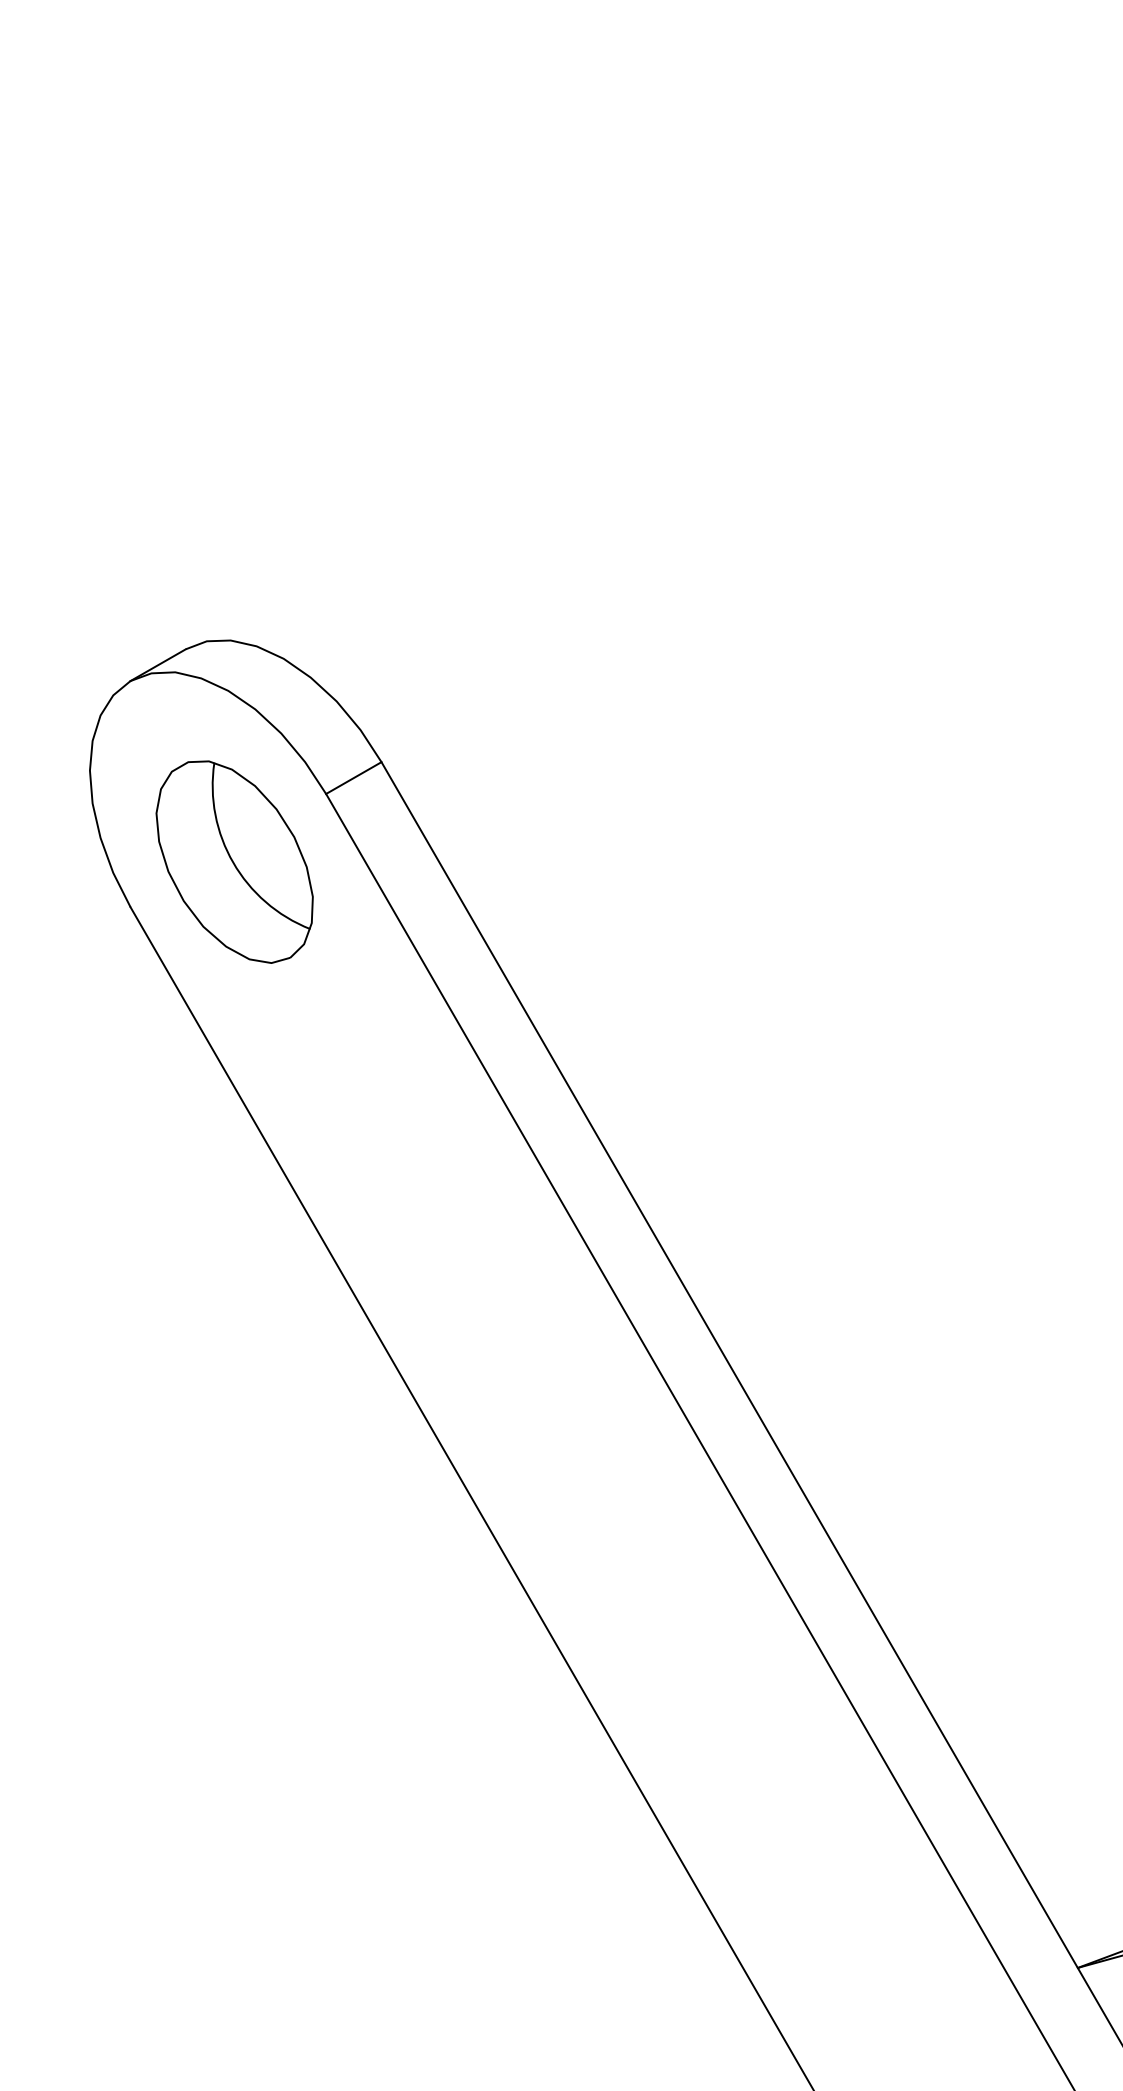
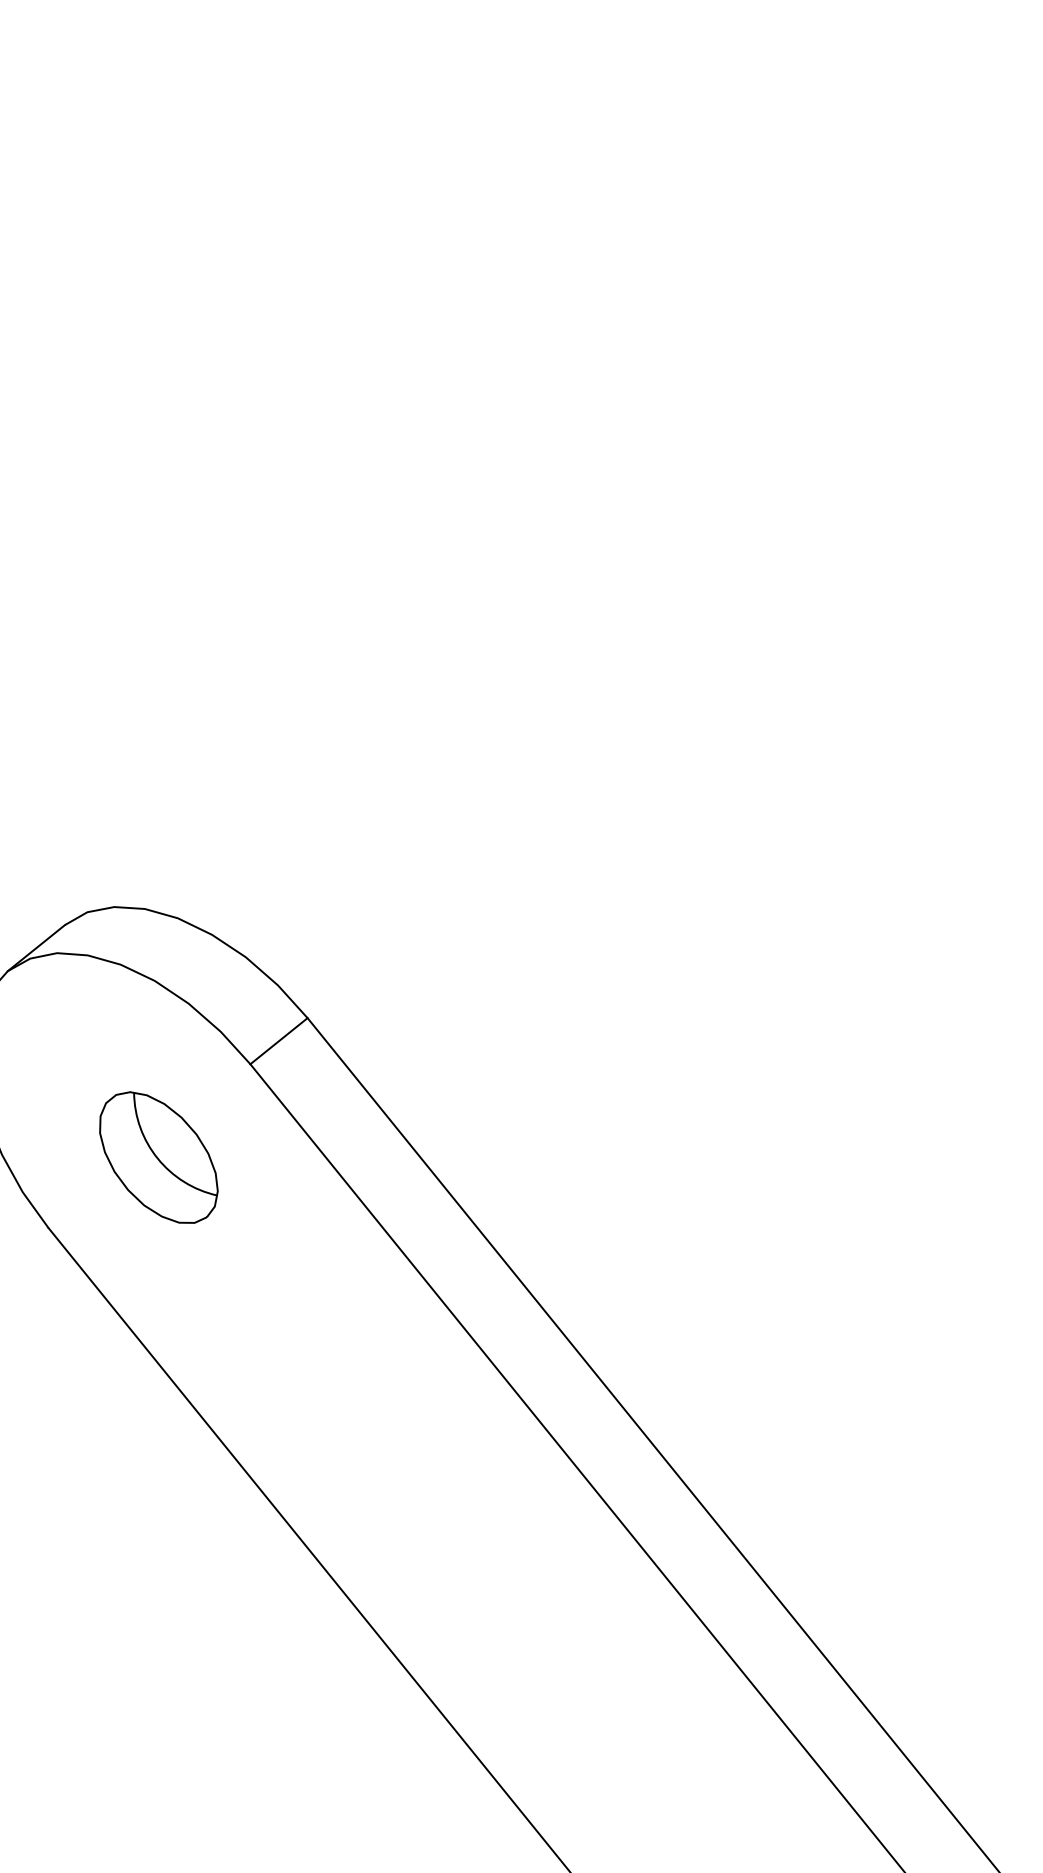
part: (234, 861) -> (158, 1157), size x0.6

